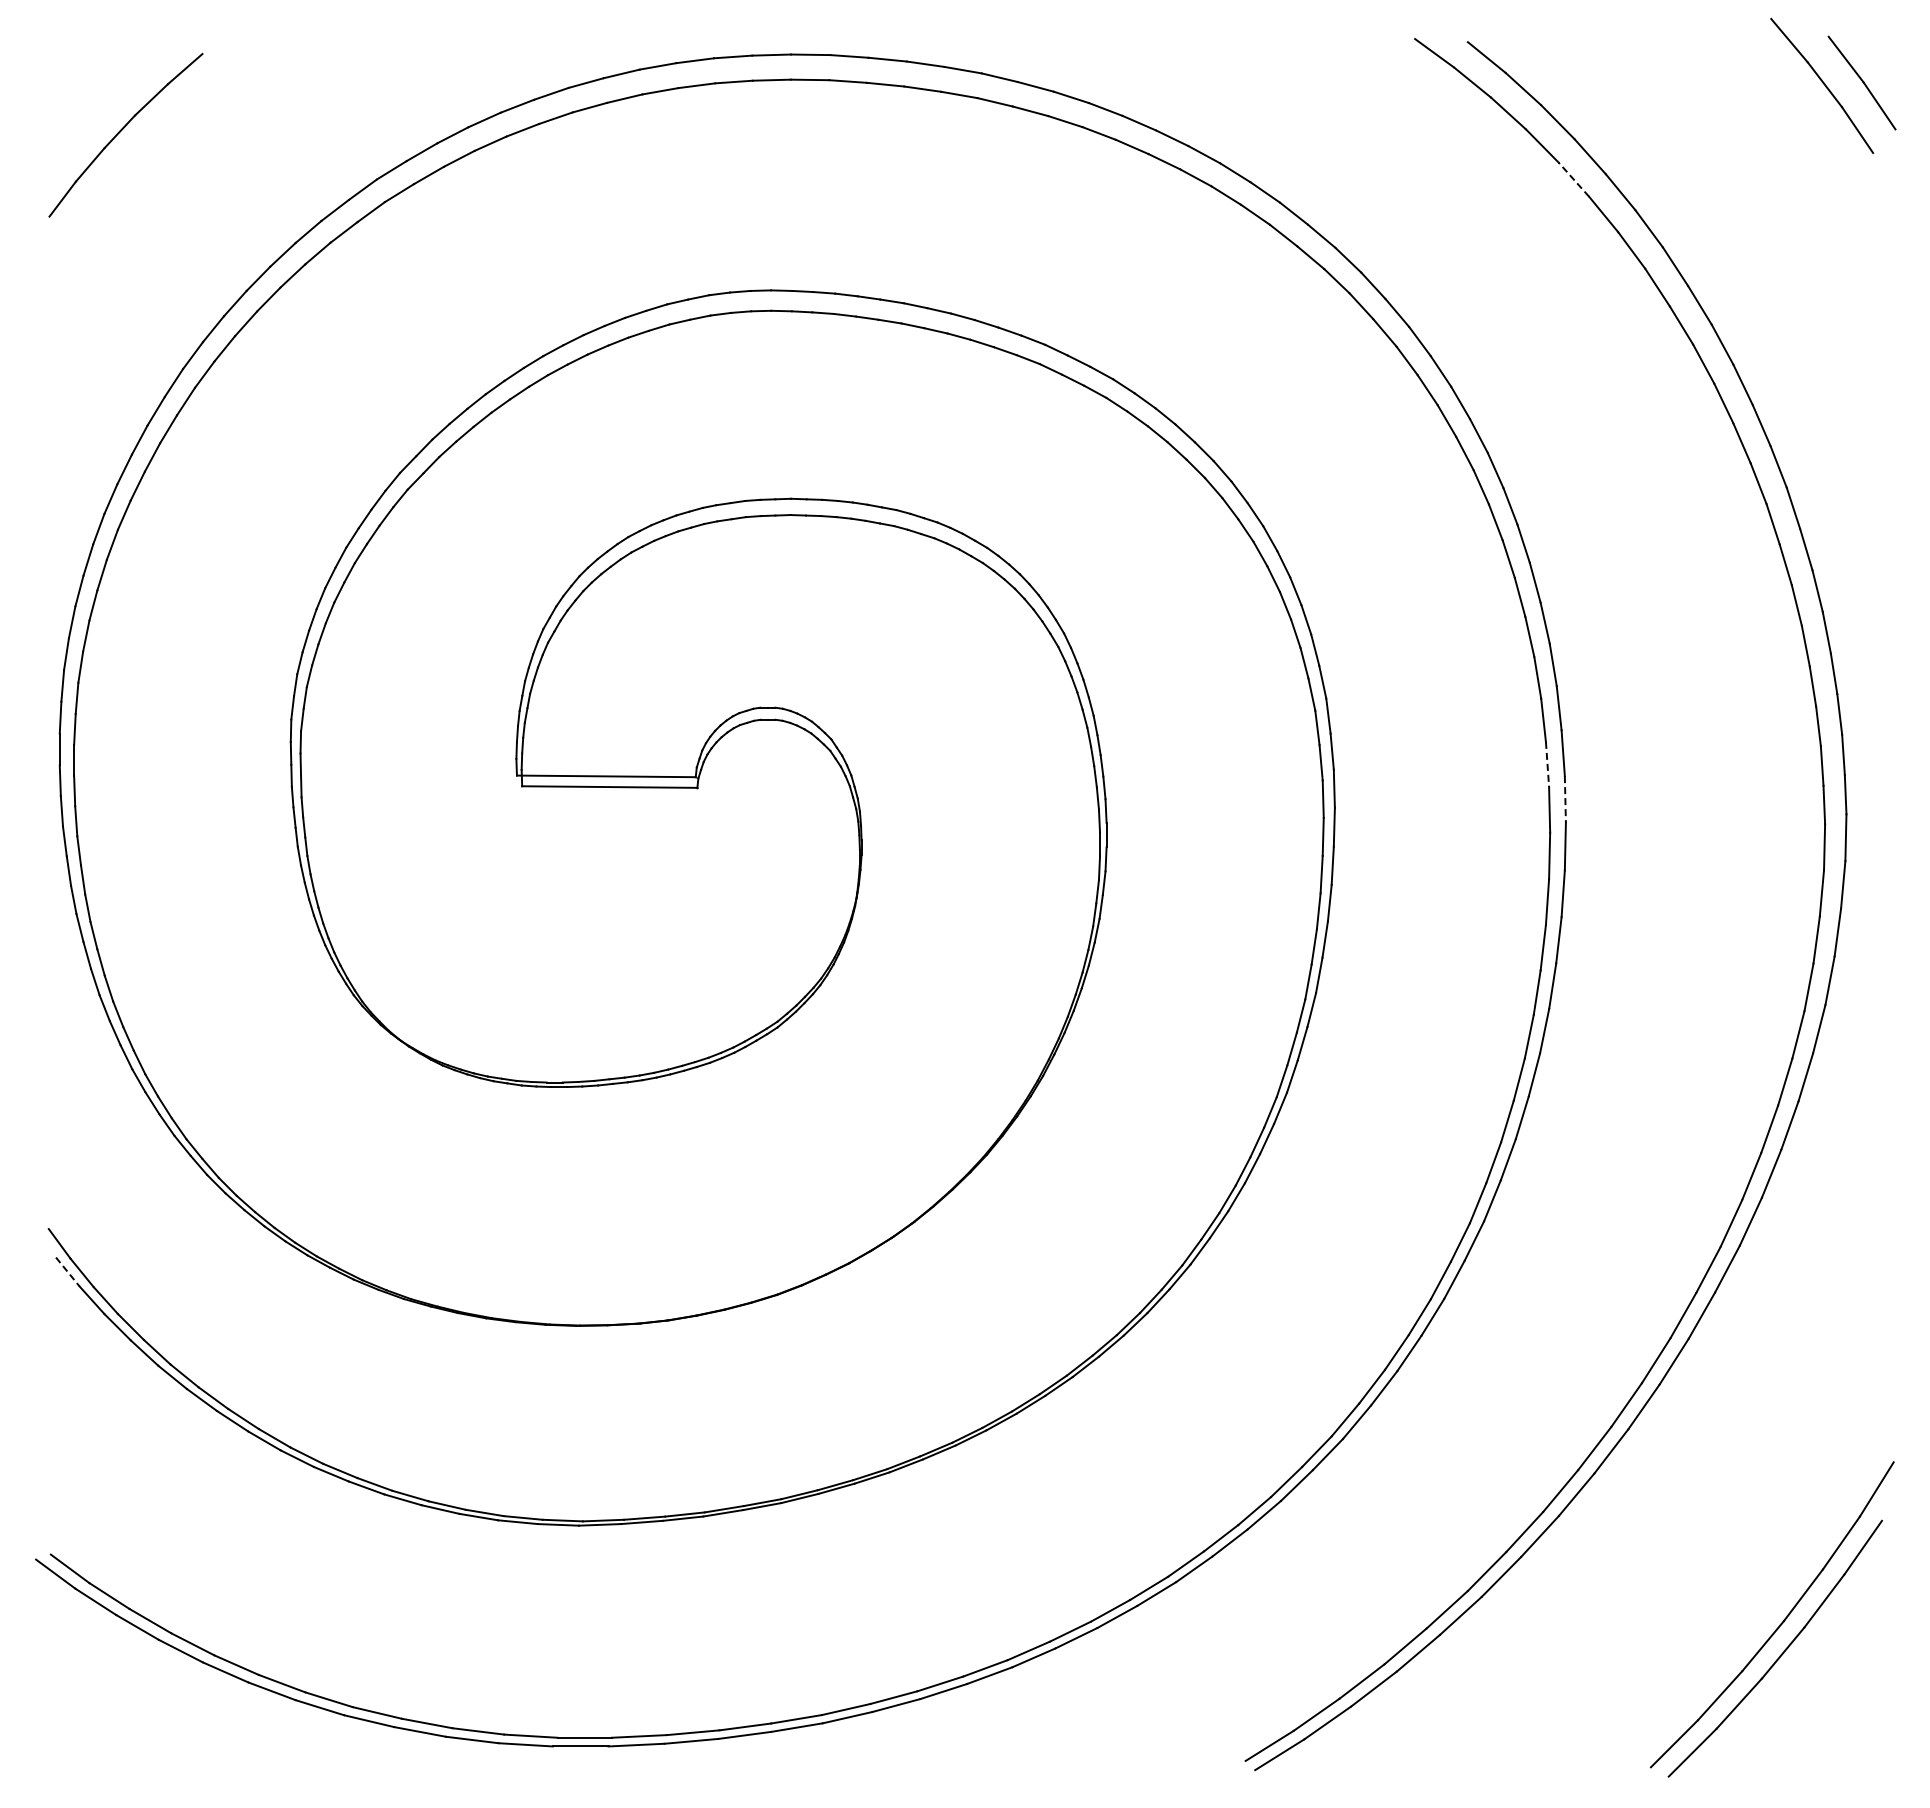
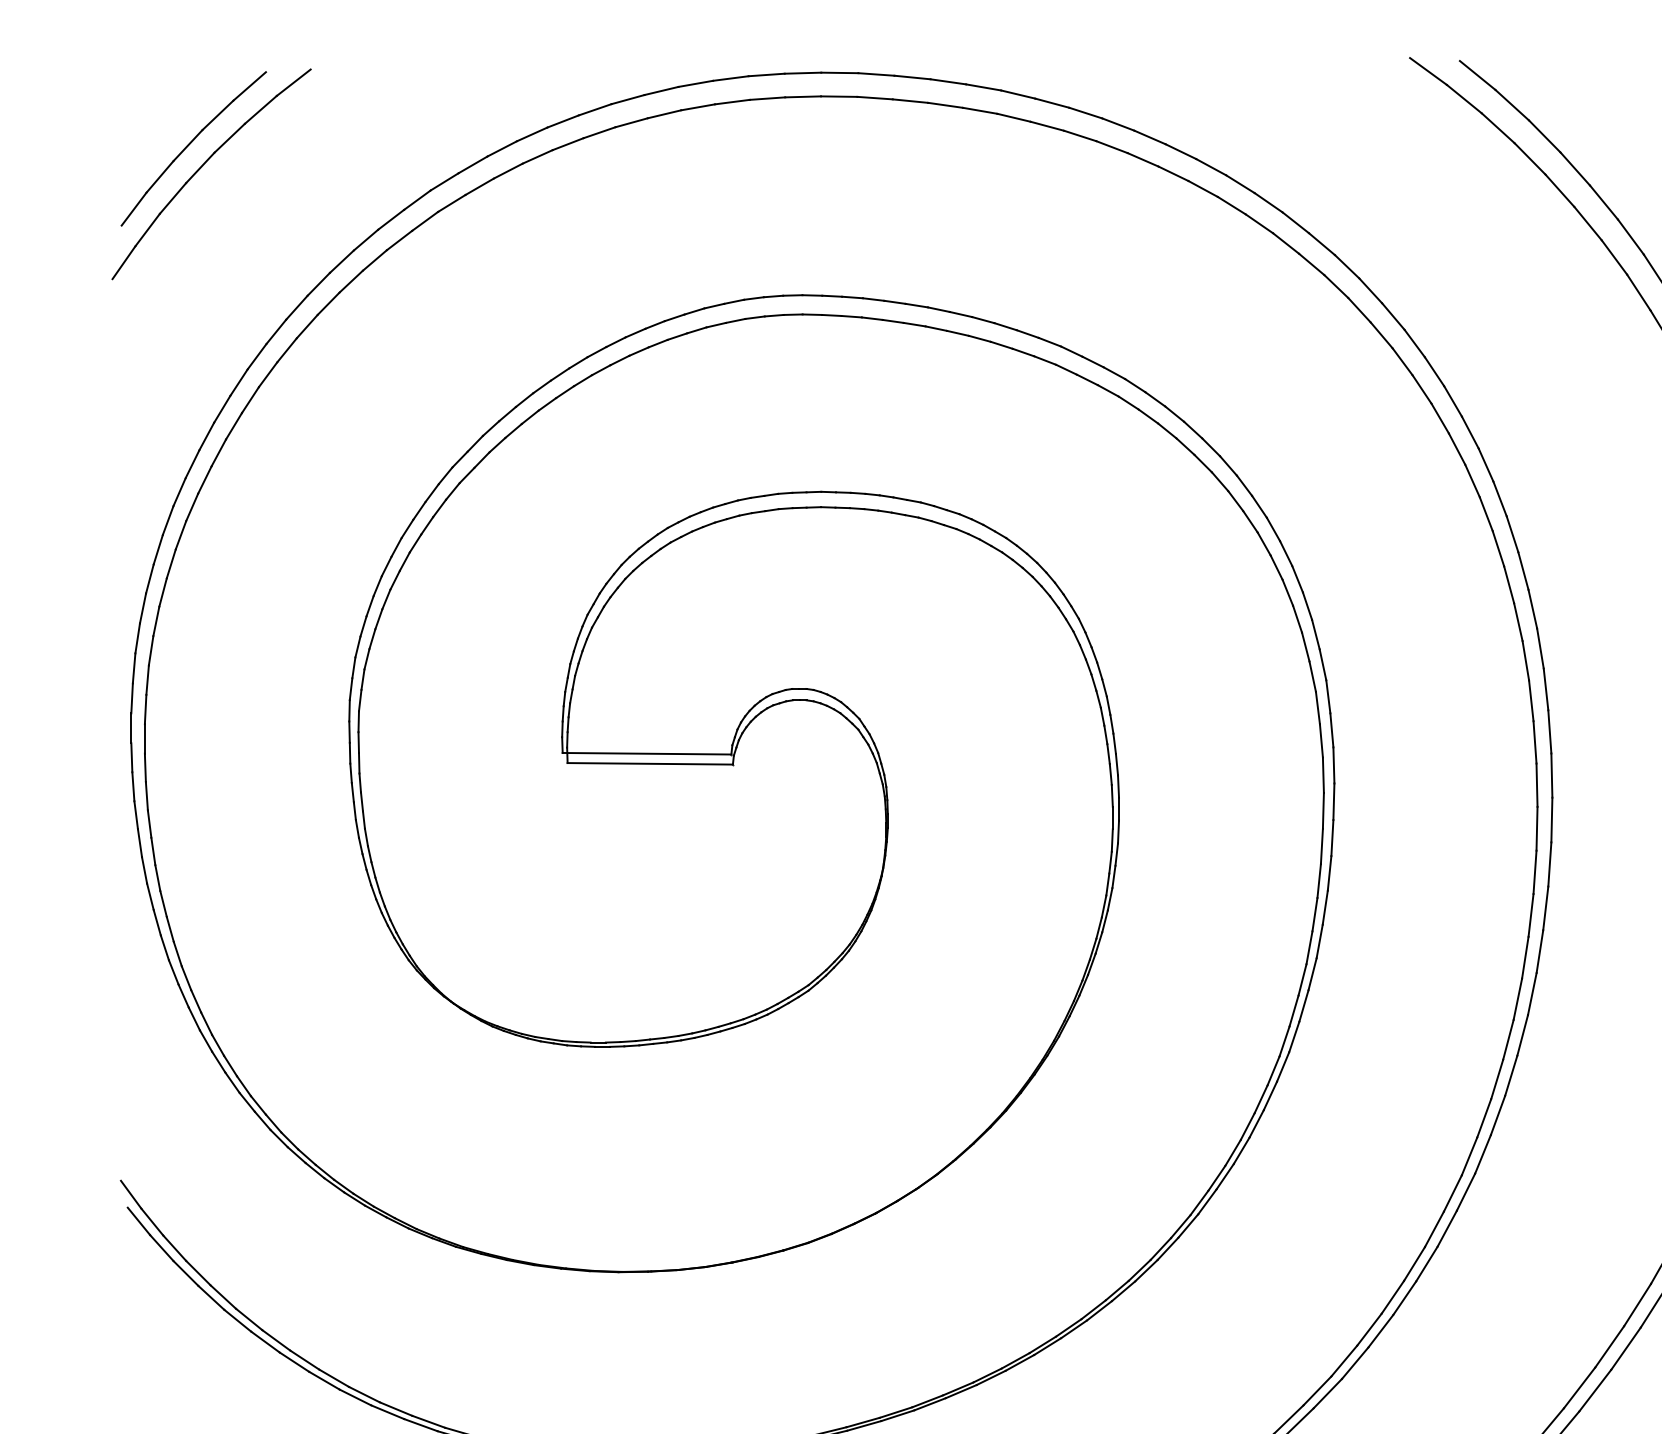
part: (136, 153) -> (203, 166), added
line: (1573, 179) -> (1559, 190), dashed -> solid
line: (1547, 764) -> (1535, 742), dashed -> solid
line: (1565, 800) -> (1551, 776), dashed -> solid
line: (67, 1272) -> (138, 1221), dashed -> solid

